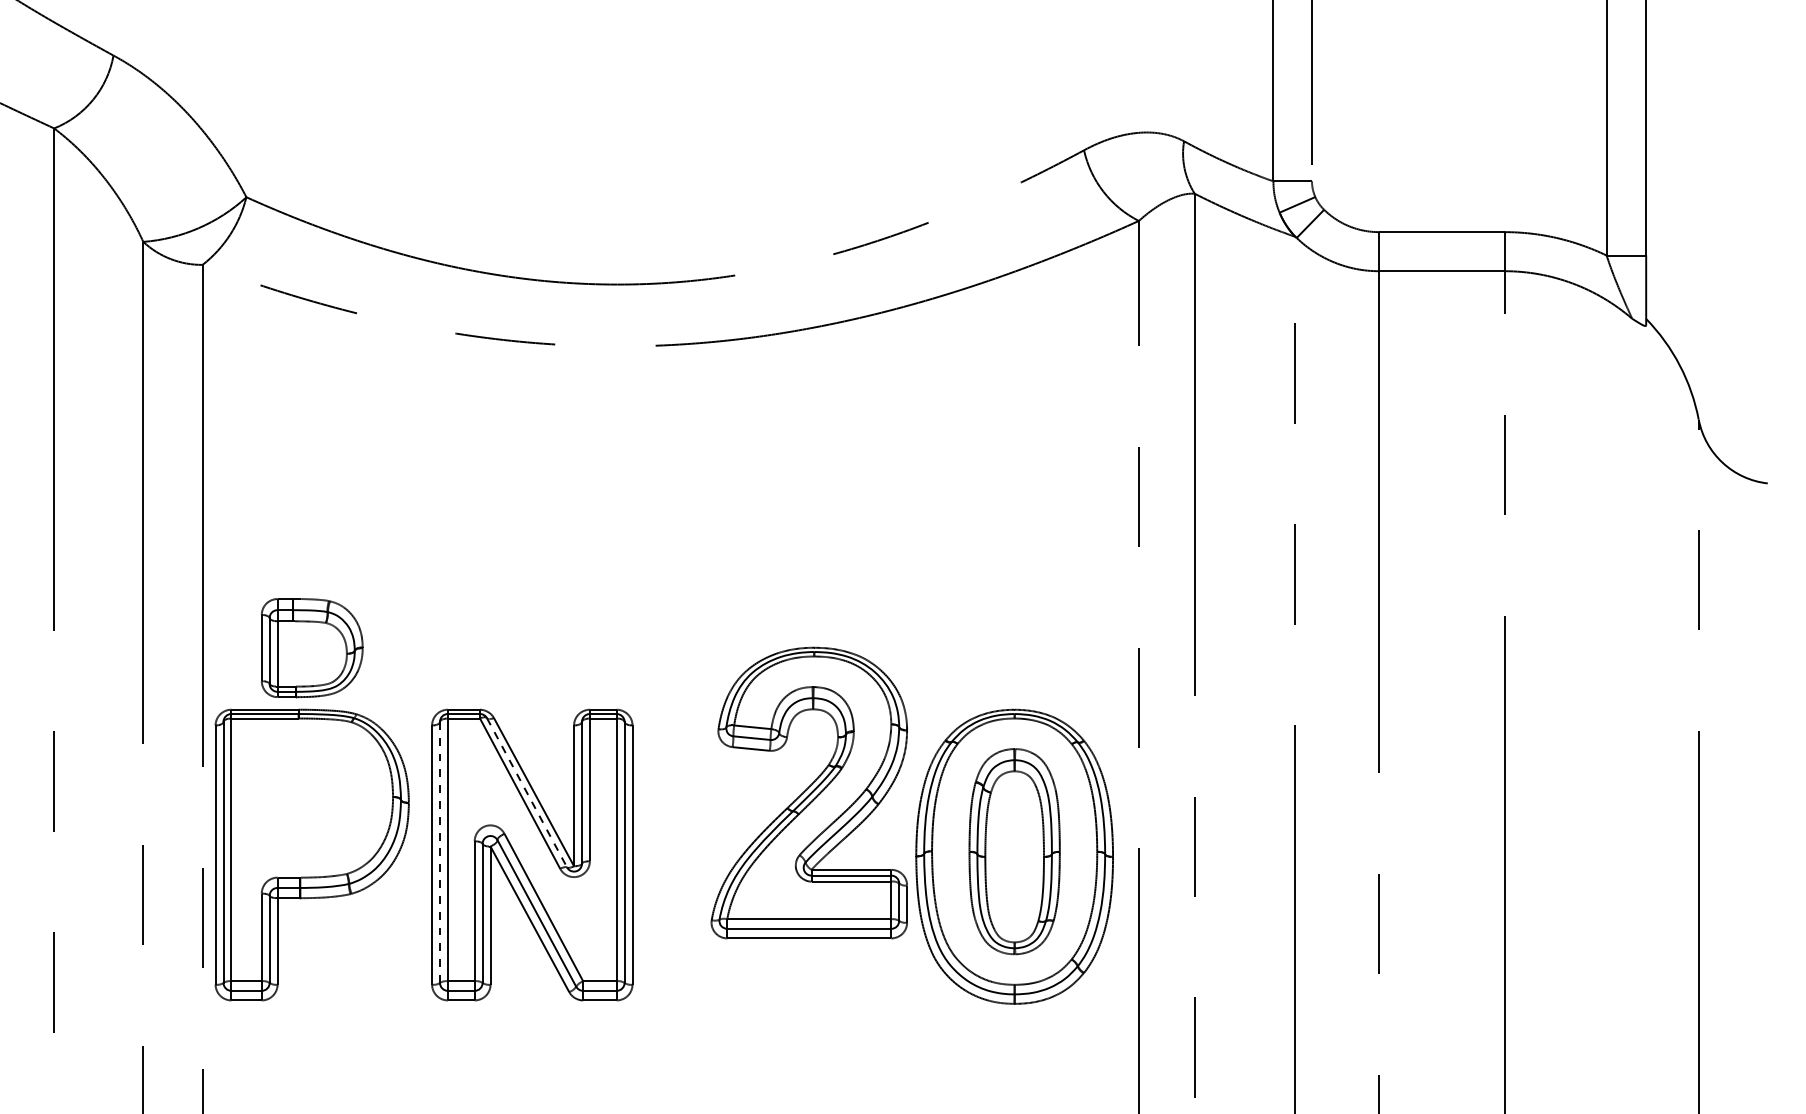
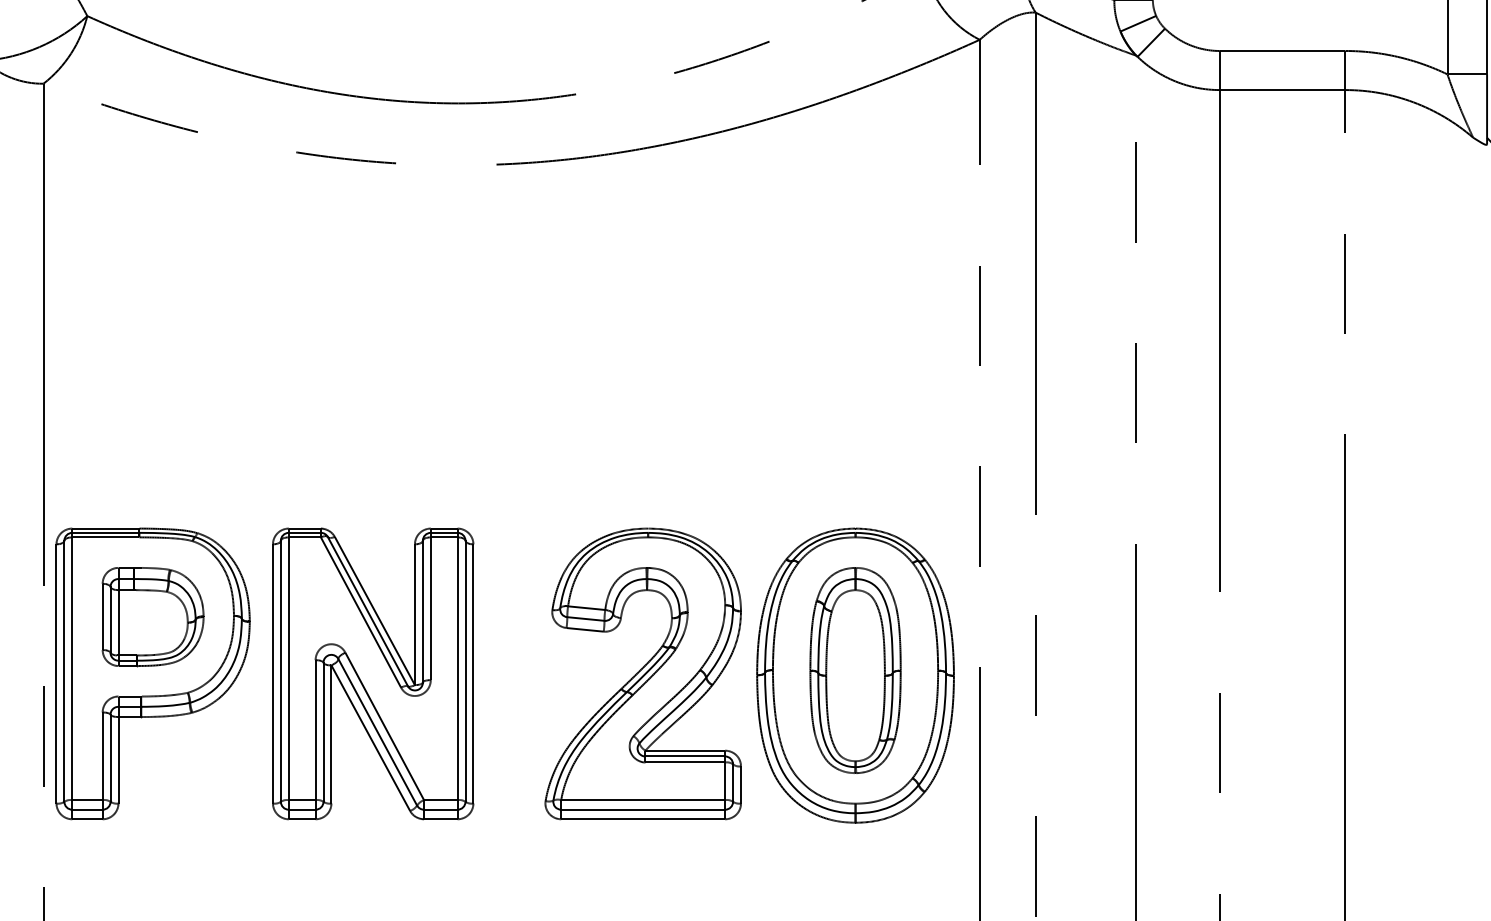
part: (311, 648) -> (152, 617), moved
line: (527, 792) -> (368, 611), dashed -> solid
part: (808, 792) -> (642, 673), moved
line: (440, 852) -> (281, 671), dashed -> solid

